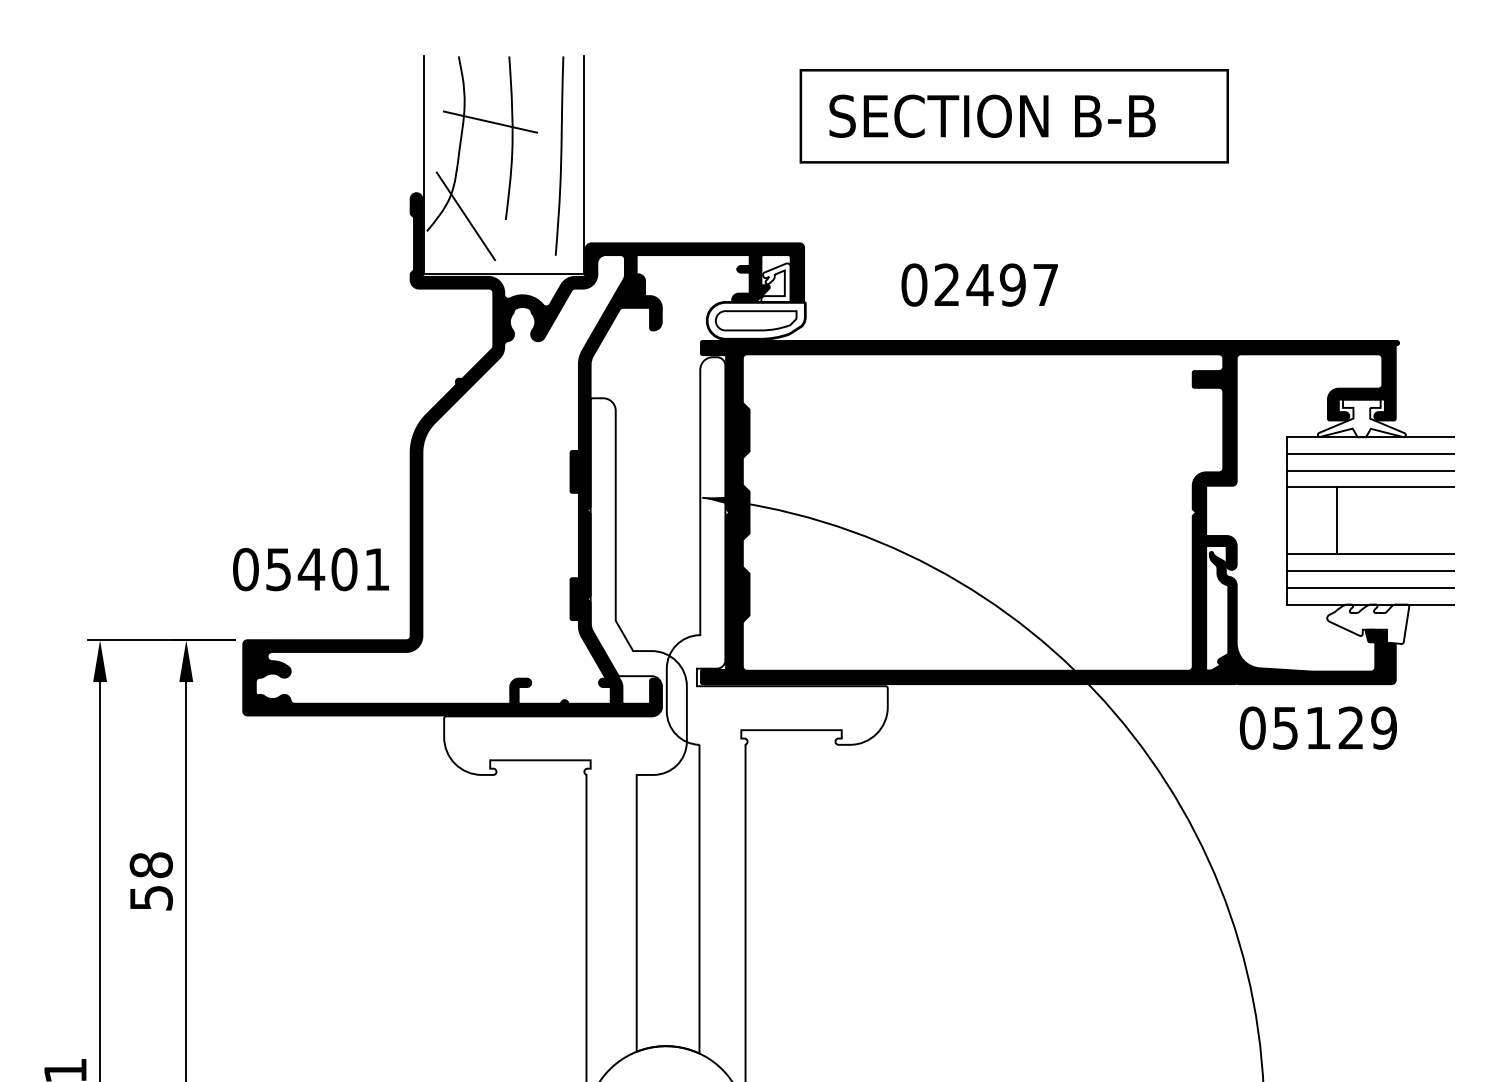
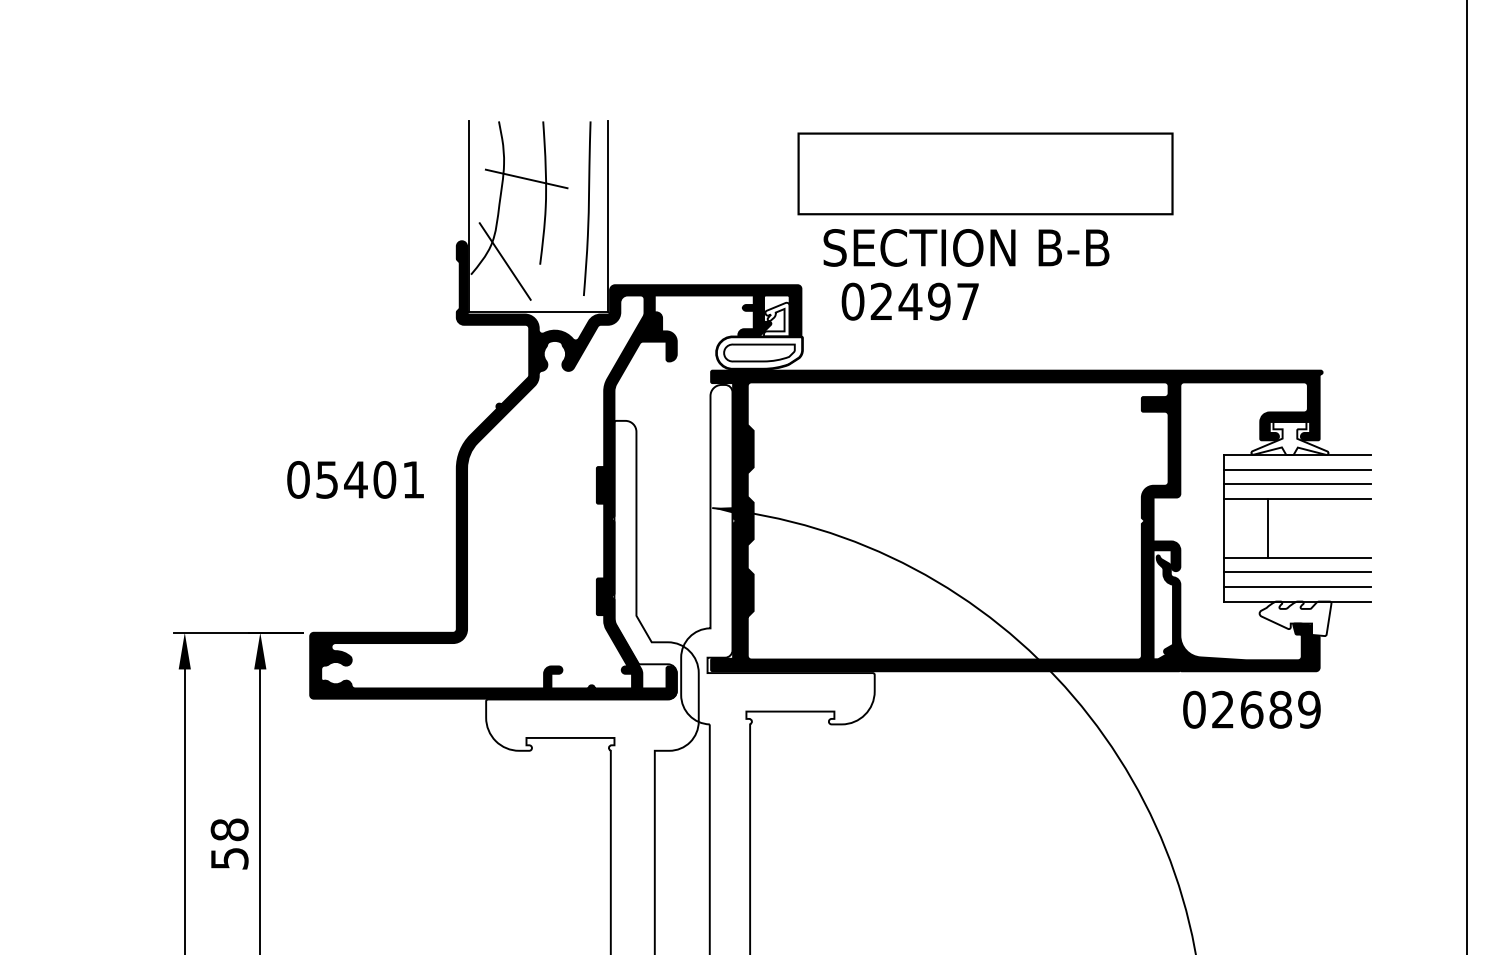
text: (992, 115) -> (966, 247), moved
text: (978, 284) -> (909, 301), moved
text: (310, 569) -> (355, 479), moved
text: (1319, 727) -> (1252, 709), 05129 -> 02689

